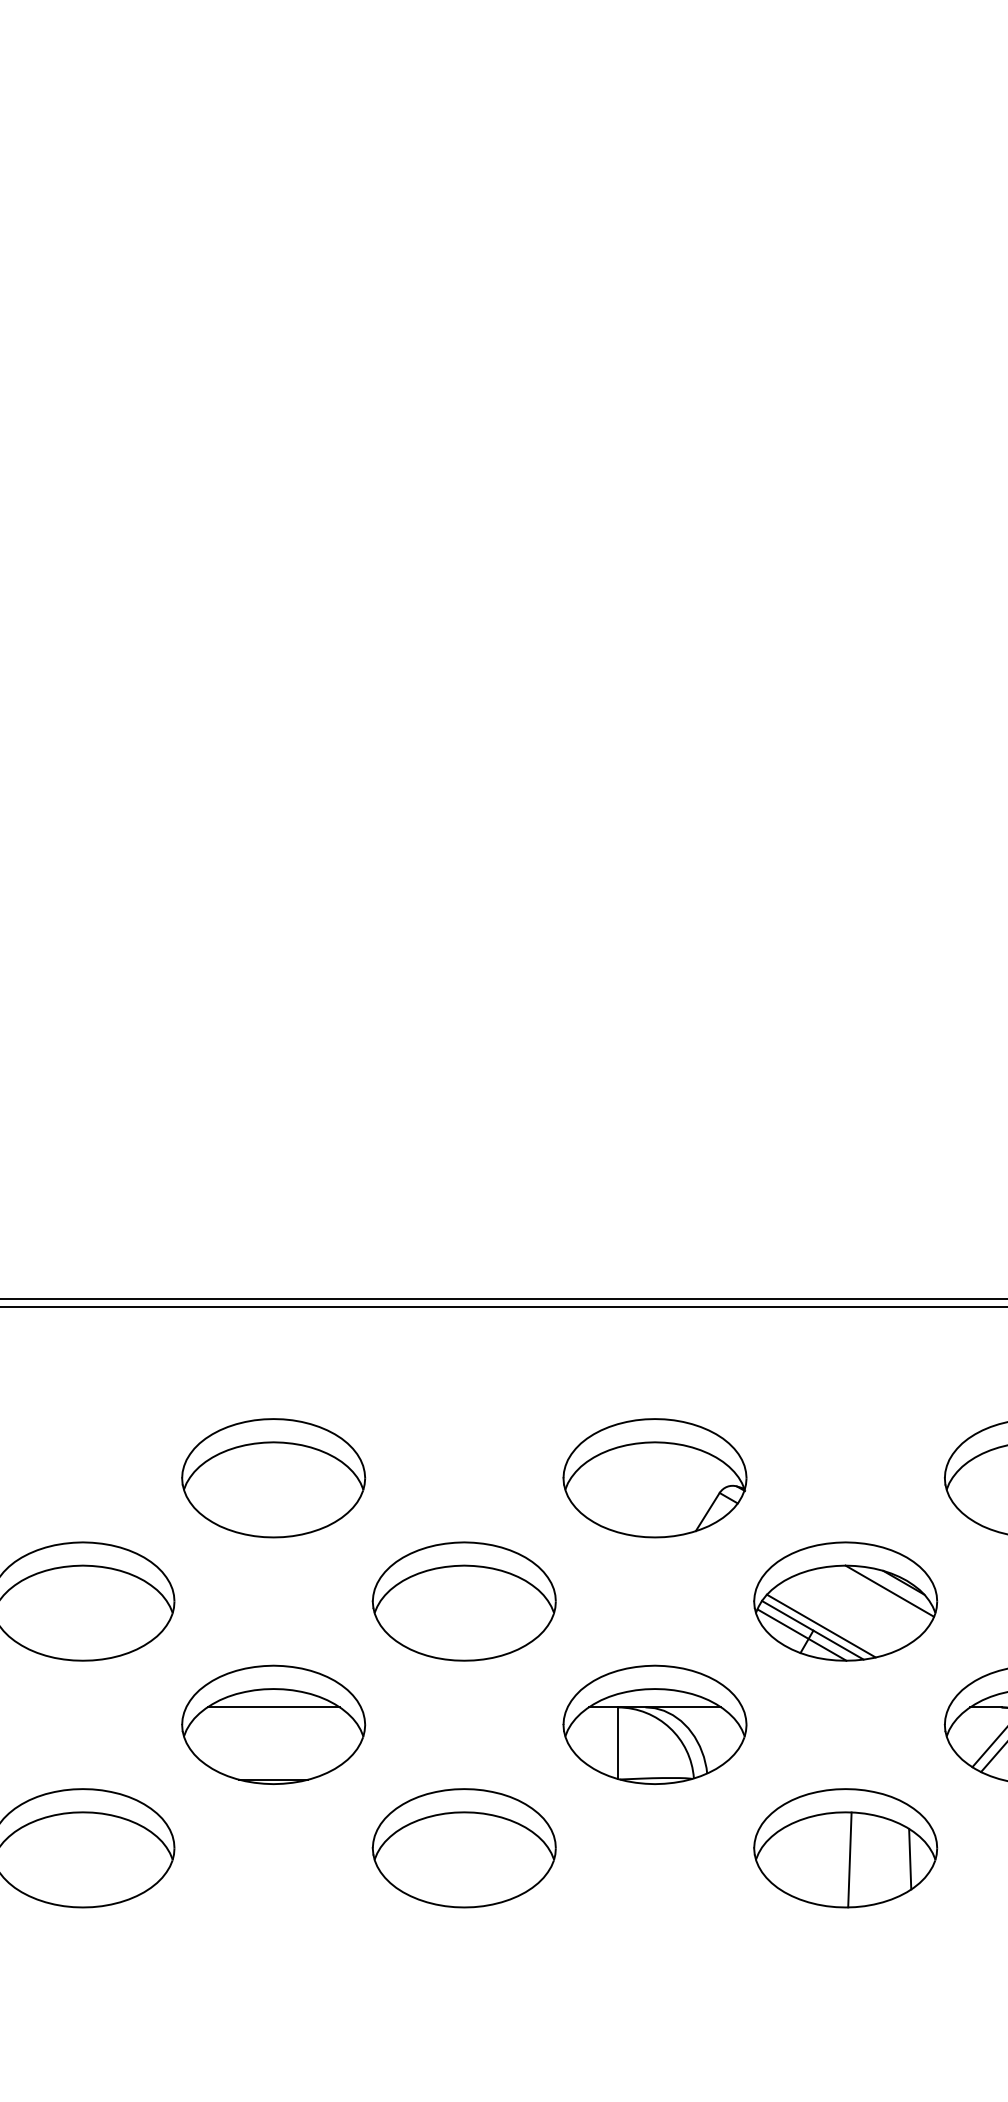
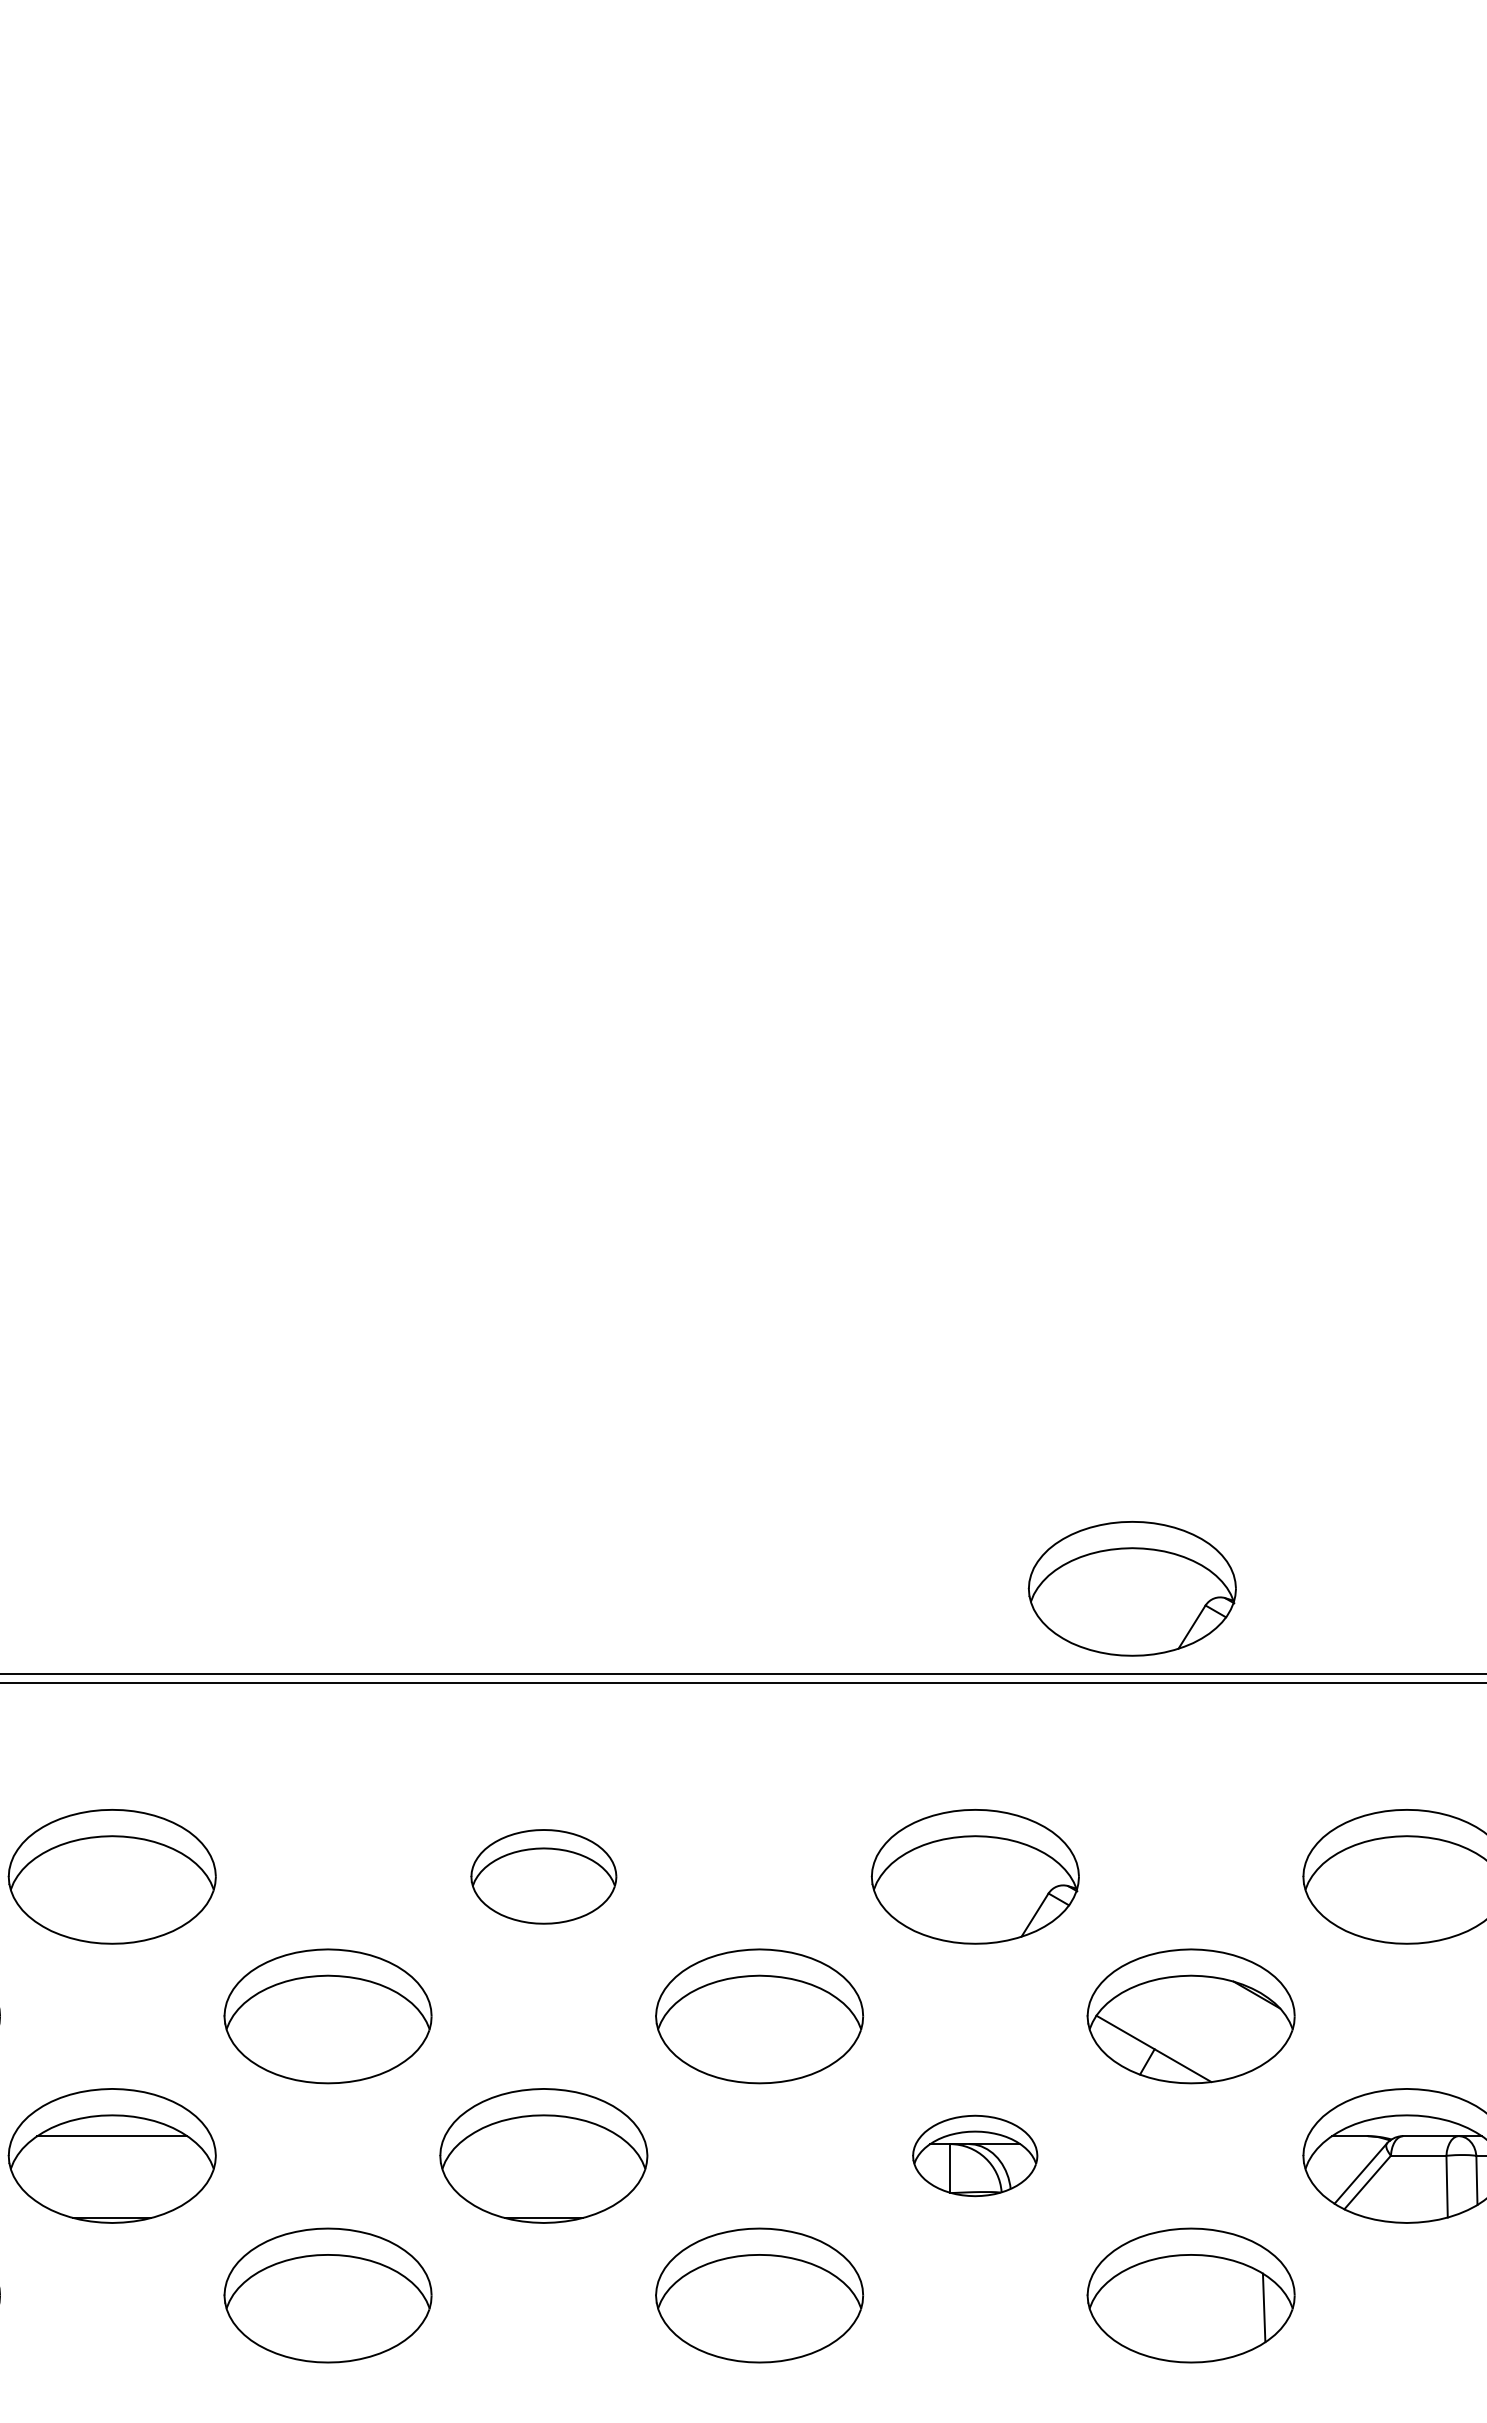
part: (792, 1223) -> (1131, 1588), added
part: (273, 1477) -> (543, 1876), size x0.7
line: (890, 1591) -> (1241, 2004), removed
line: (821, 1625) -> (1163, 2043), removed
line: (801, 1635) -> (1141, 2054), removed
line: (273, 1707) -> (543, 2136), removed
part: (654, 1724) -> (974, 2155), size x0.6
line: (849, 1859) -> (1195, 2308), removed

